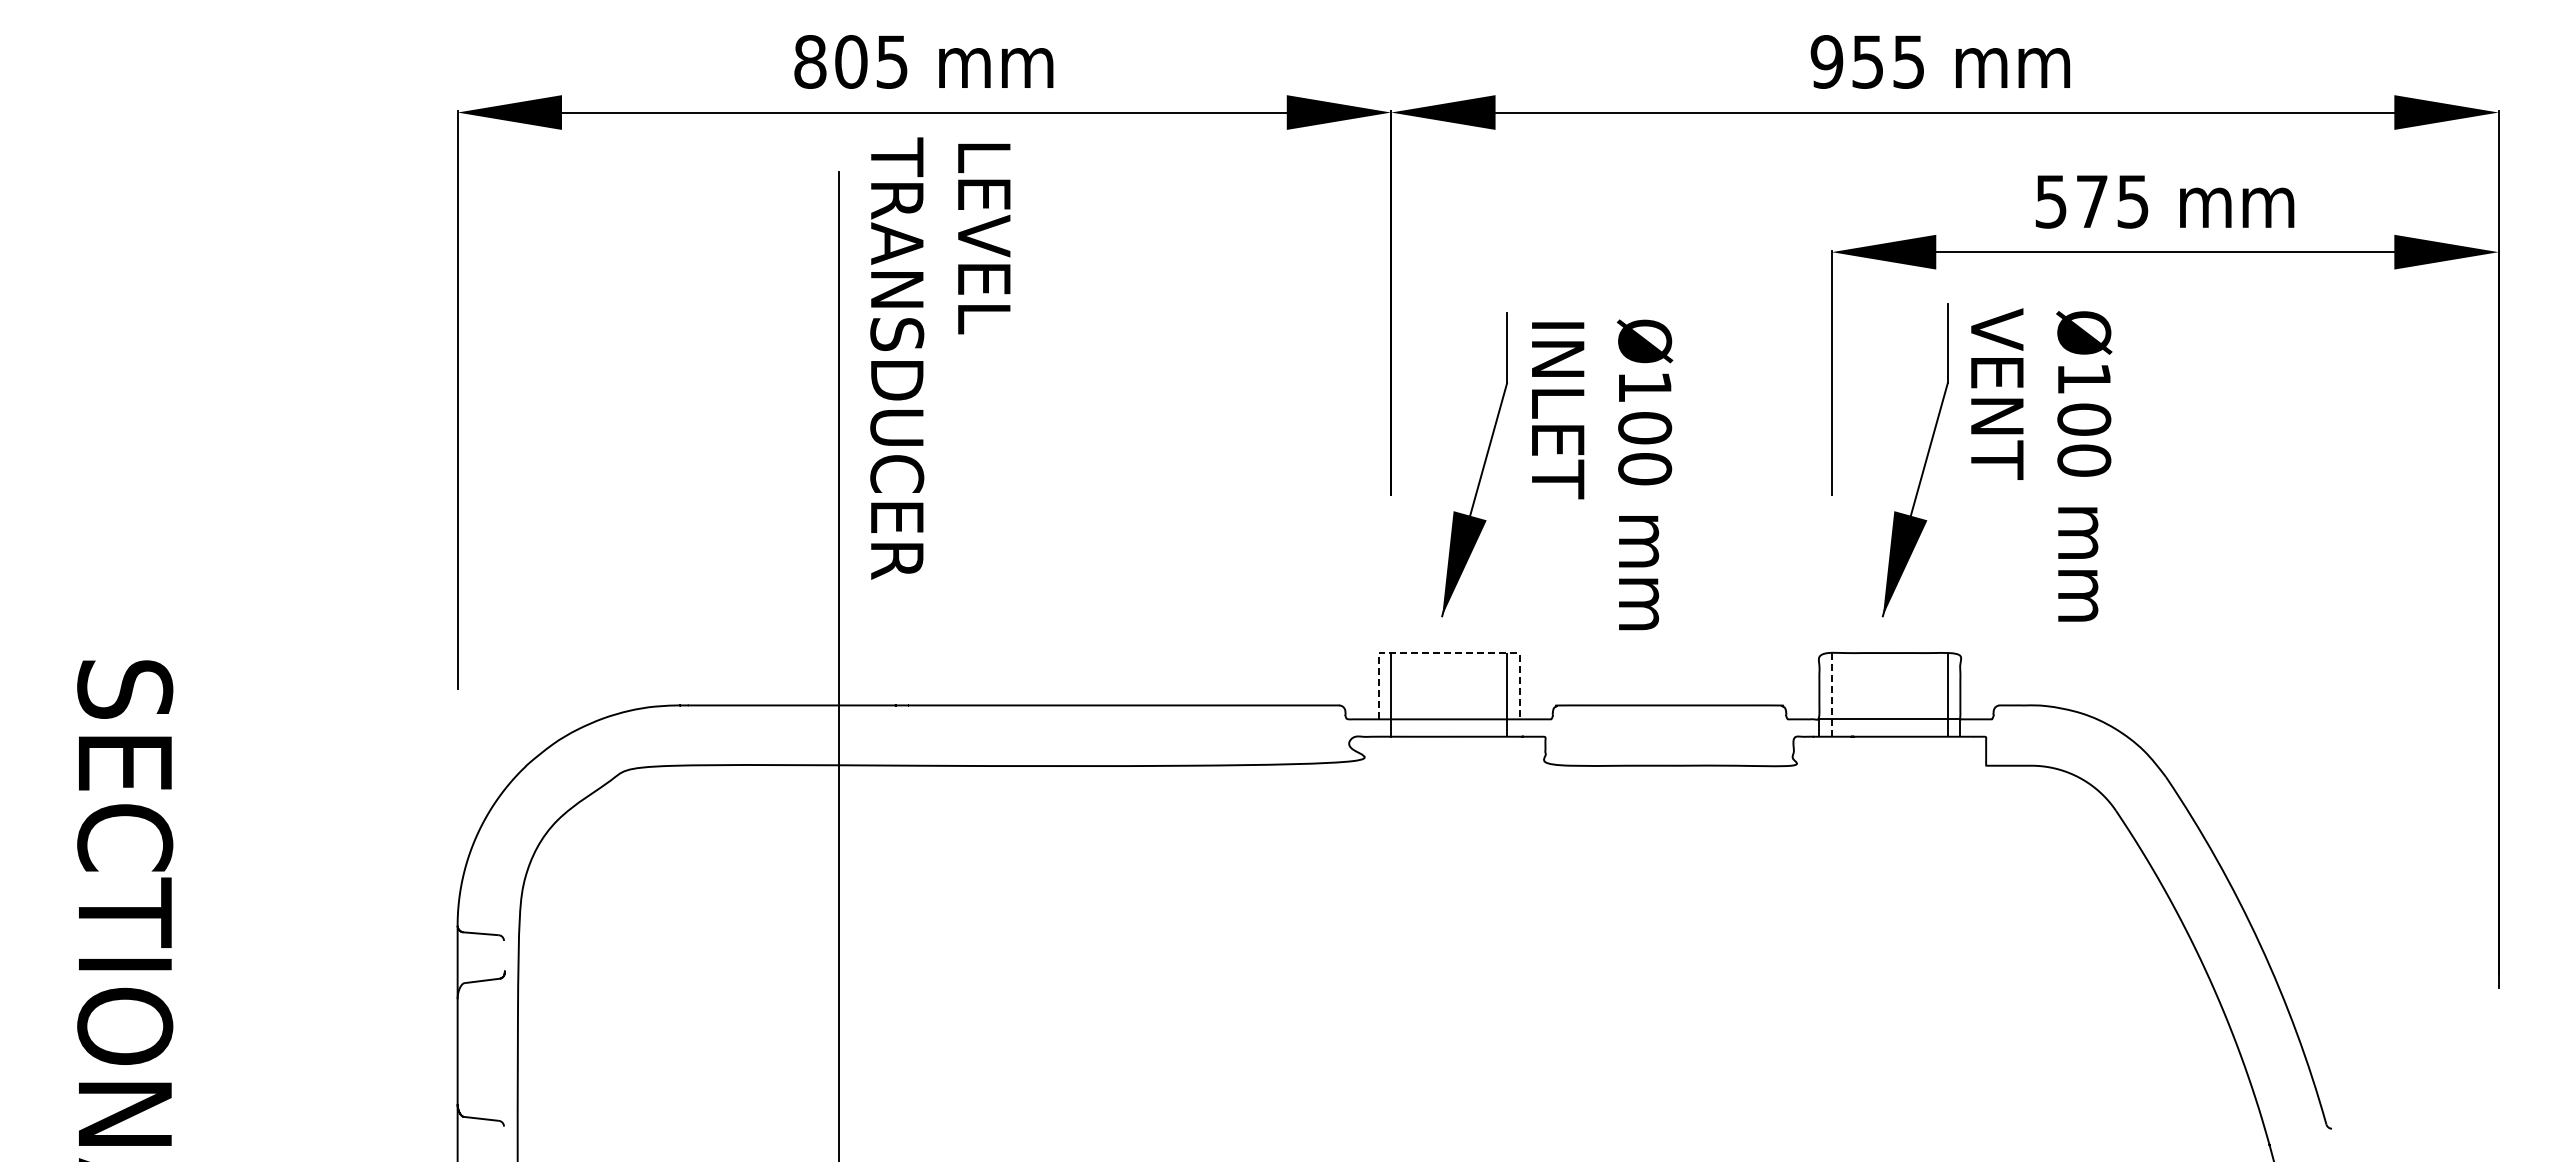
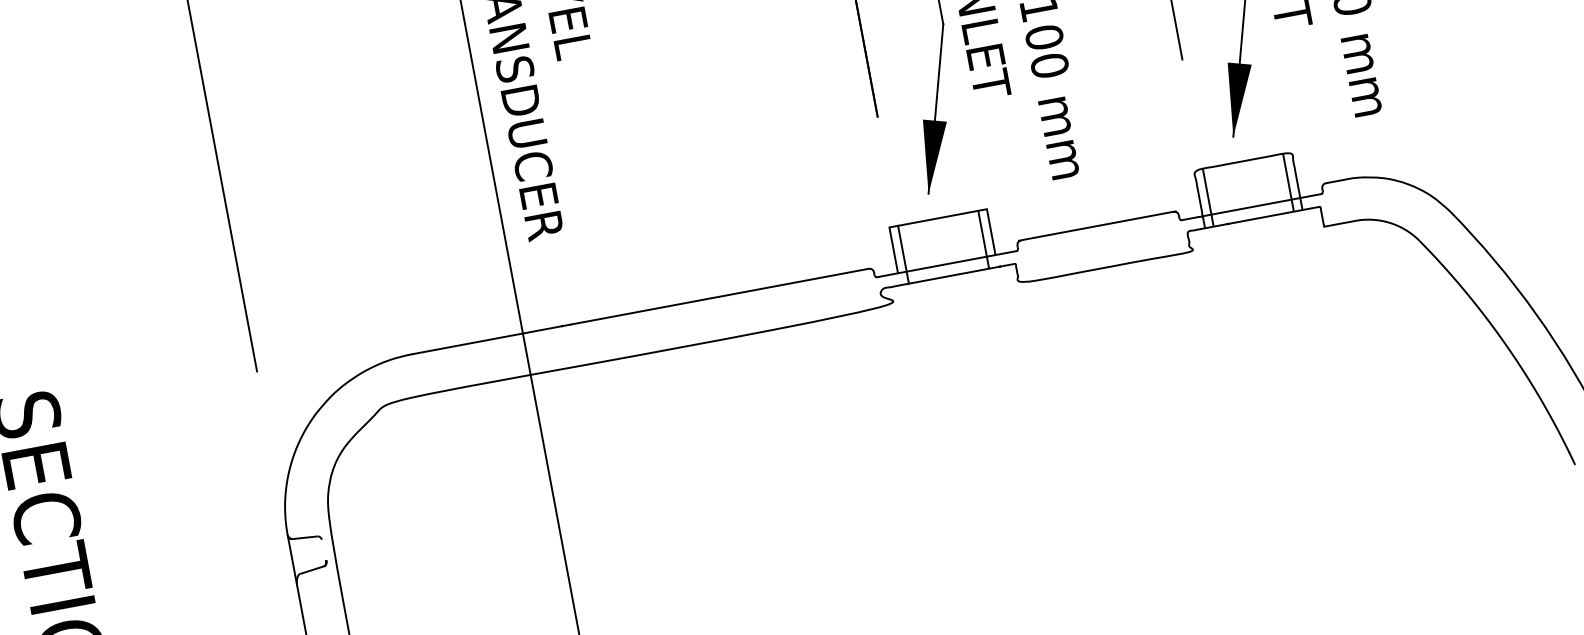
line: (1449, 653) -> (938, 218), dashed -> solid
line: (1831, 694) -> (1207, 197), dashed -> solid

